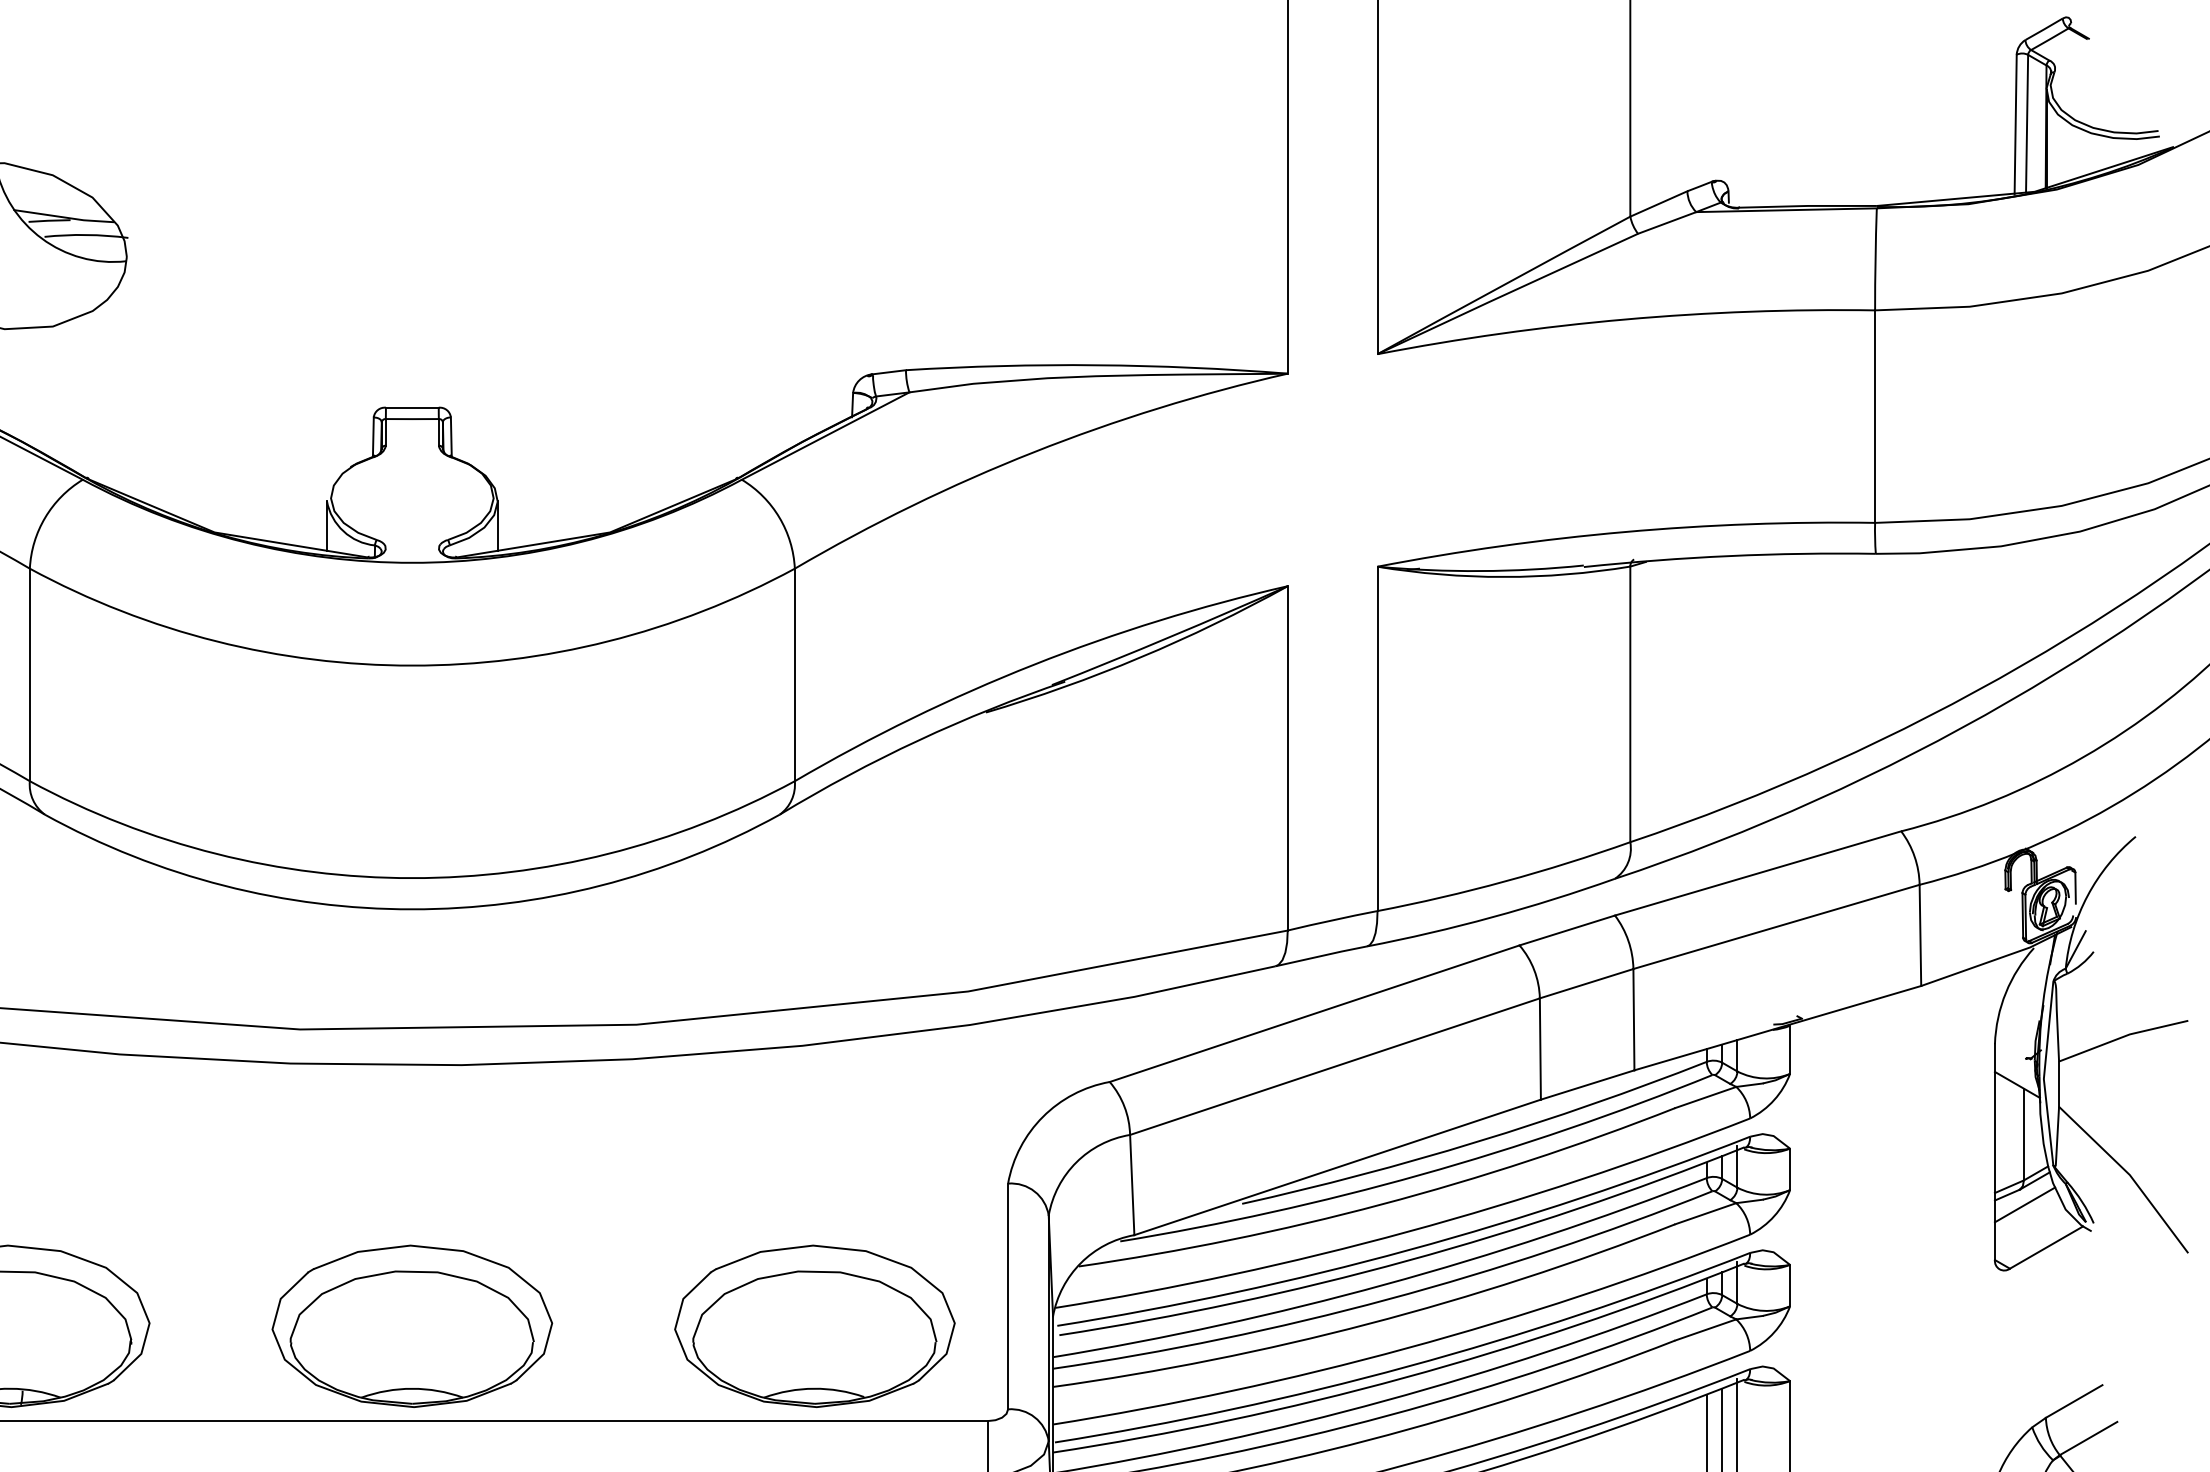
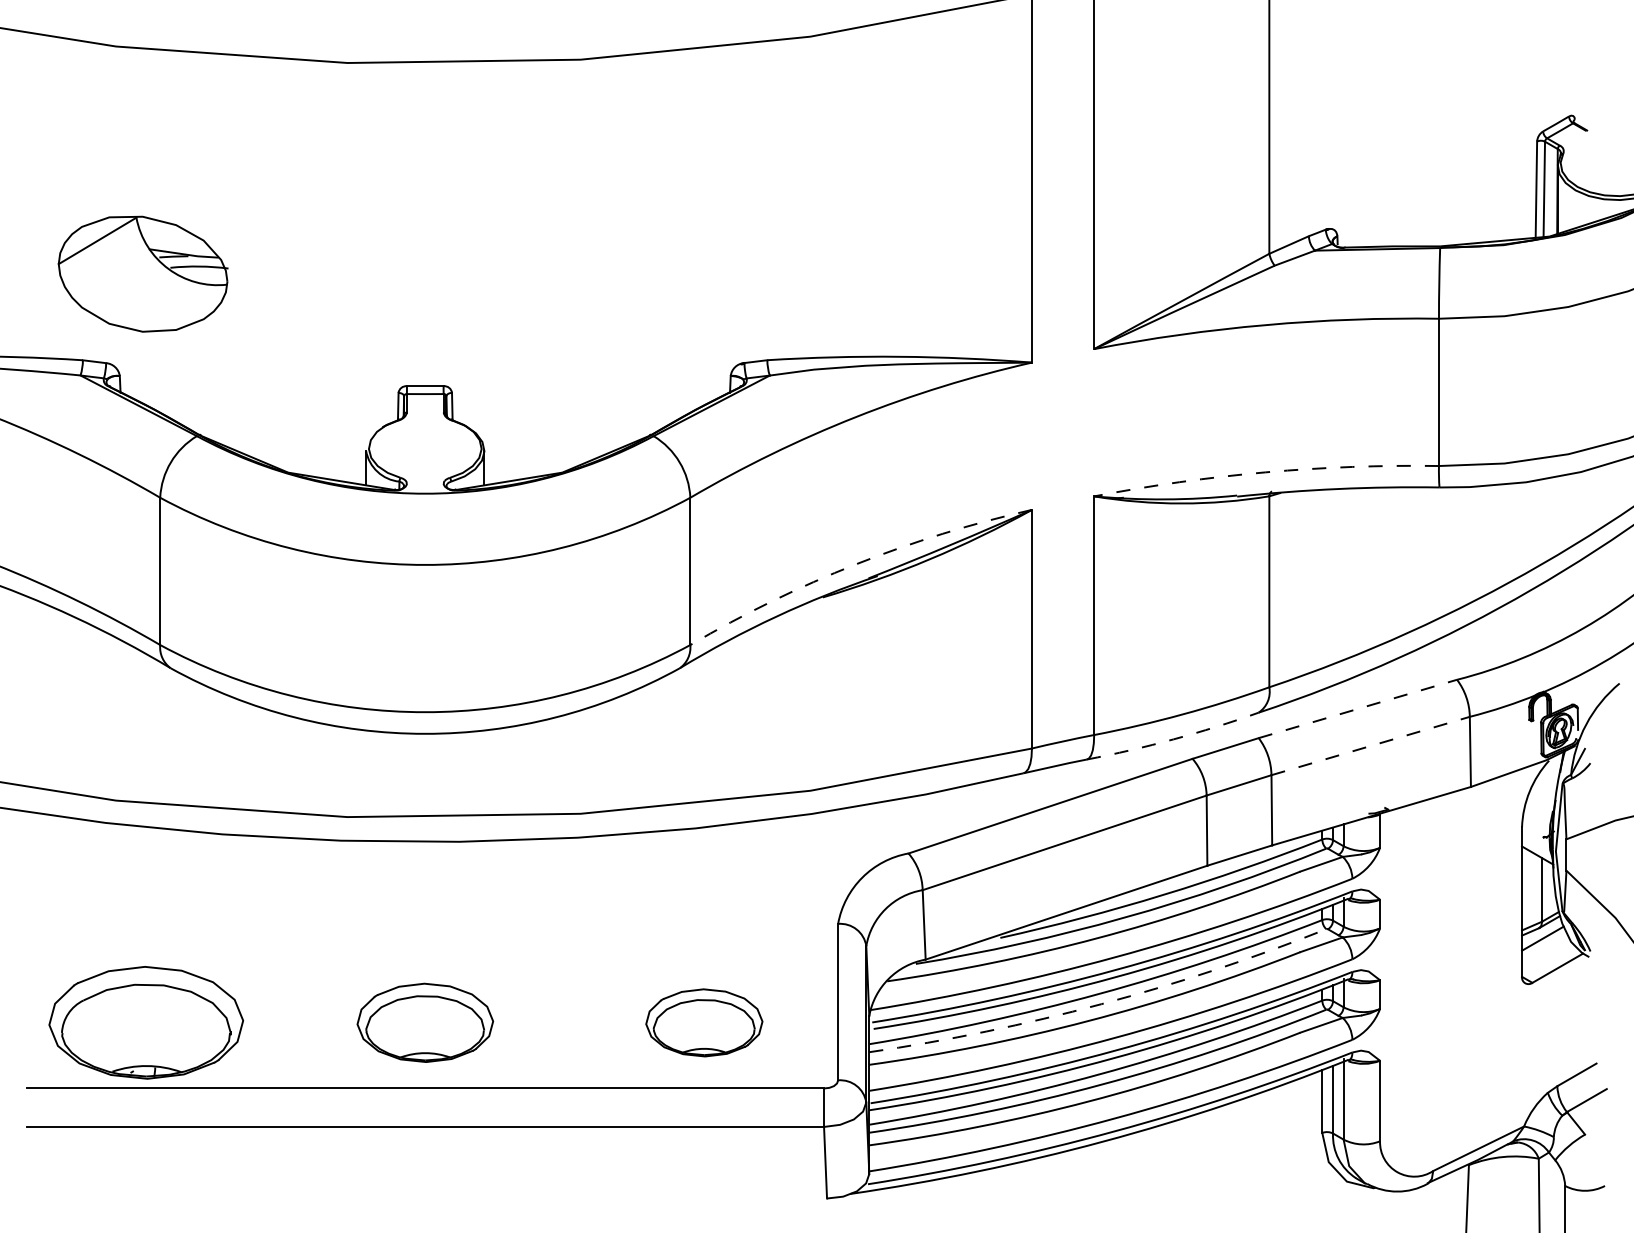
arc: (1624, 532) -> (1265, 472), solid -> dashed
arc: (1033, 664) -> (855, 564), solid -> dashed
line: (1758, 872) -> (1358, 708), solid -> dashed
arc: (1492, 917) -> (1173, 739), solid -> dashed
line: (1777, 926) -> (1371, 745), solid -> dashed
arc: (1388, 1299) -> (1101, 1004), solid -> dashed
part: (412, 1325) -> (425, 1022), size x0.7
part: (815, 1325) -> (704, 1022), size x0.6

